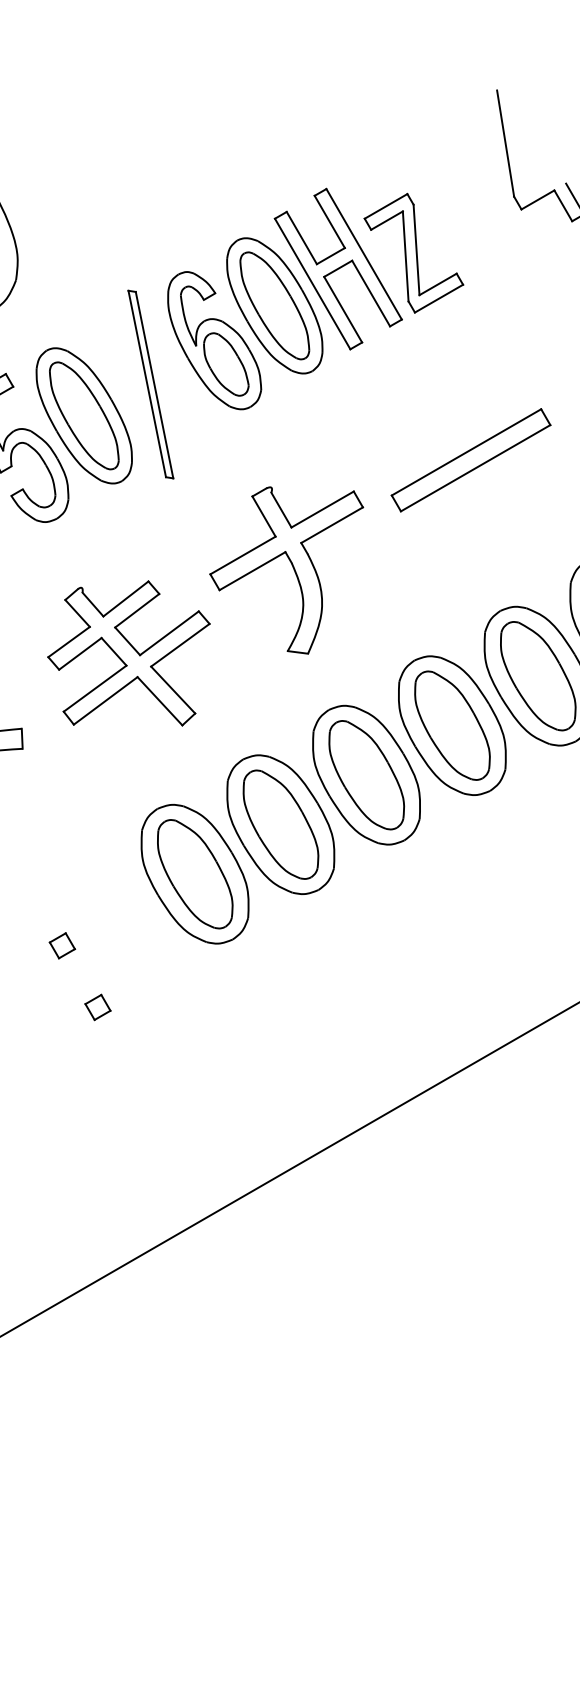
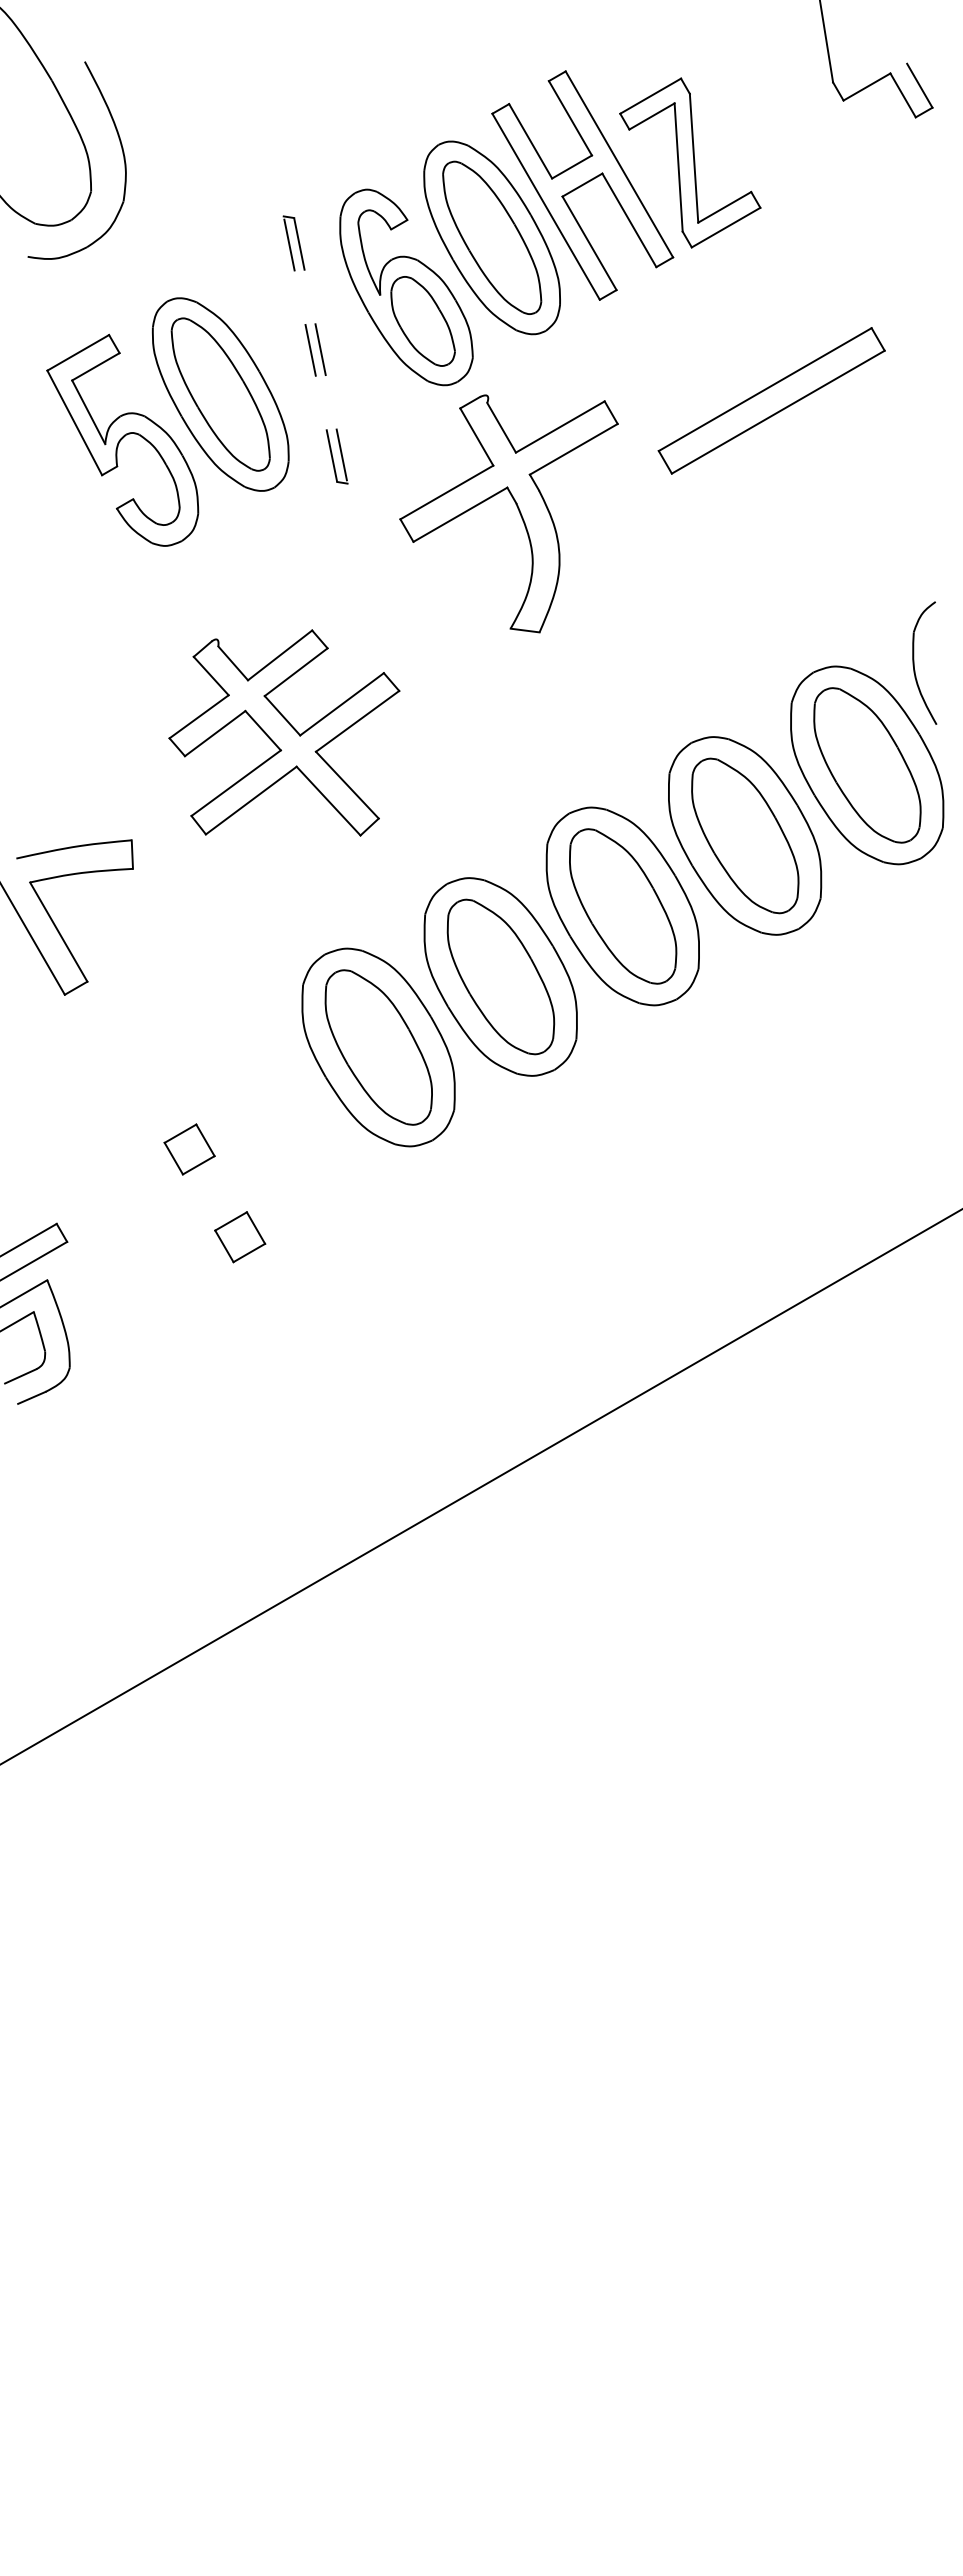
line: (147, 383) -> (310, 348), solid -> dashed
line: (154, 385) -> (320, 351), solid -> dashed
part: (470, 460) -> (771, 400), moved
part: (293, 568) -> (518, 511), moved
part: (62, 945) -> (189, 1149), size x1.4
part: (98, 1007) -> (240, 1237), size x1.4

